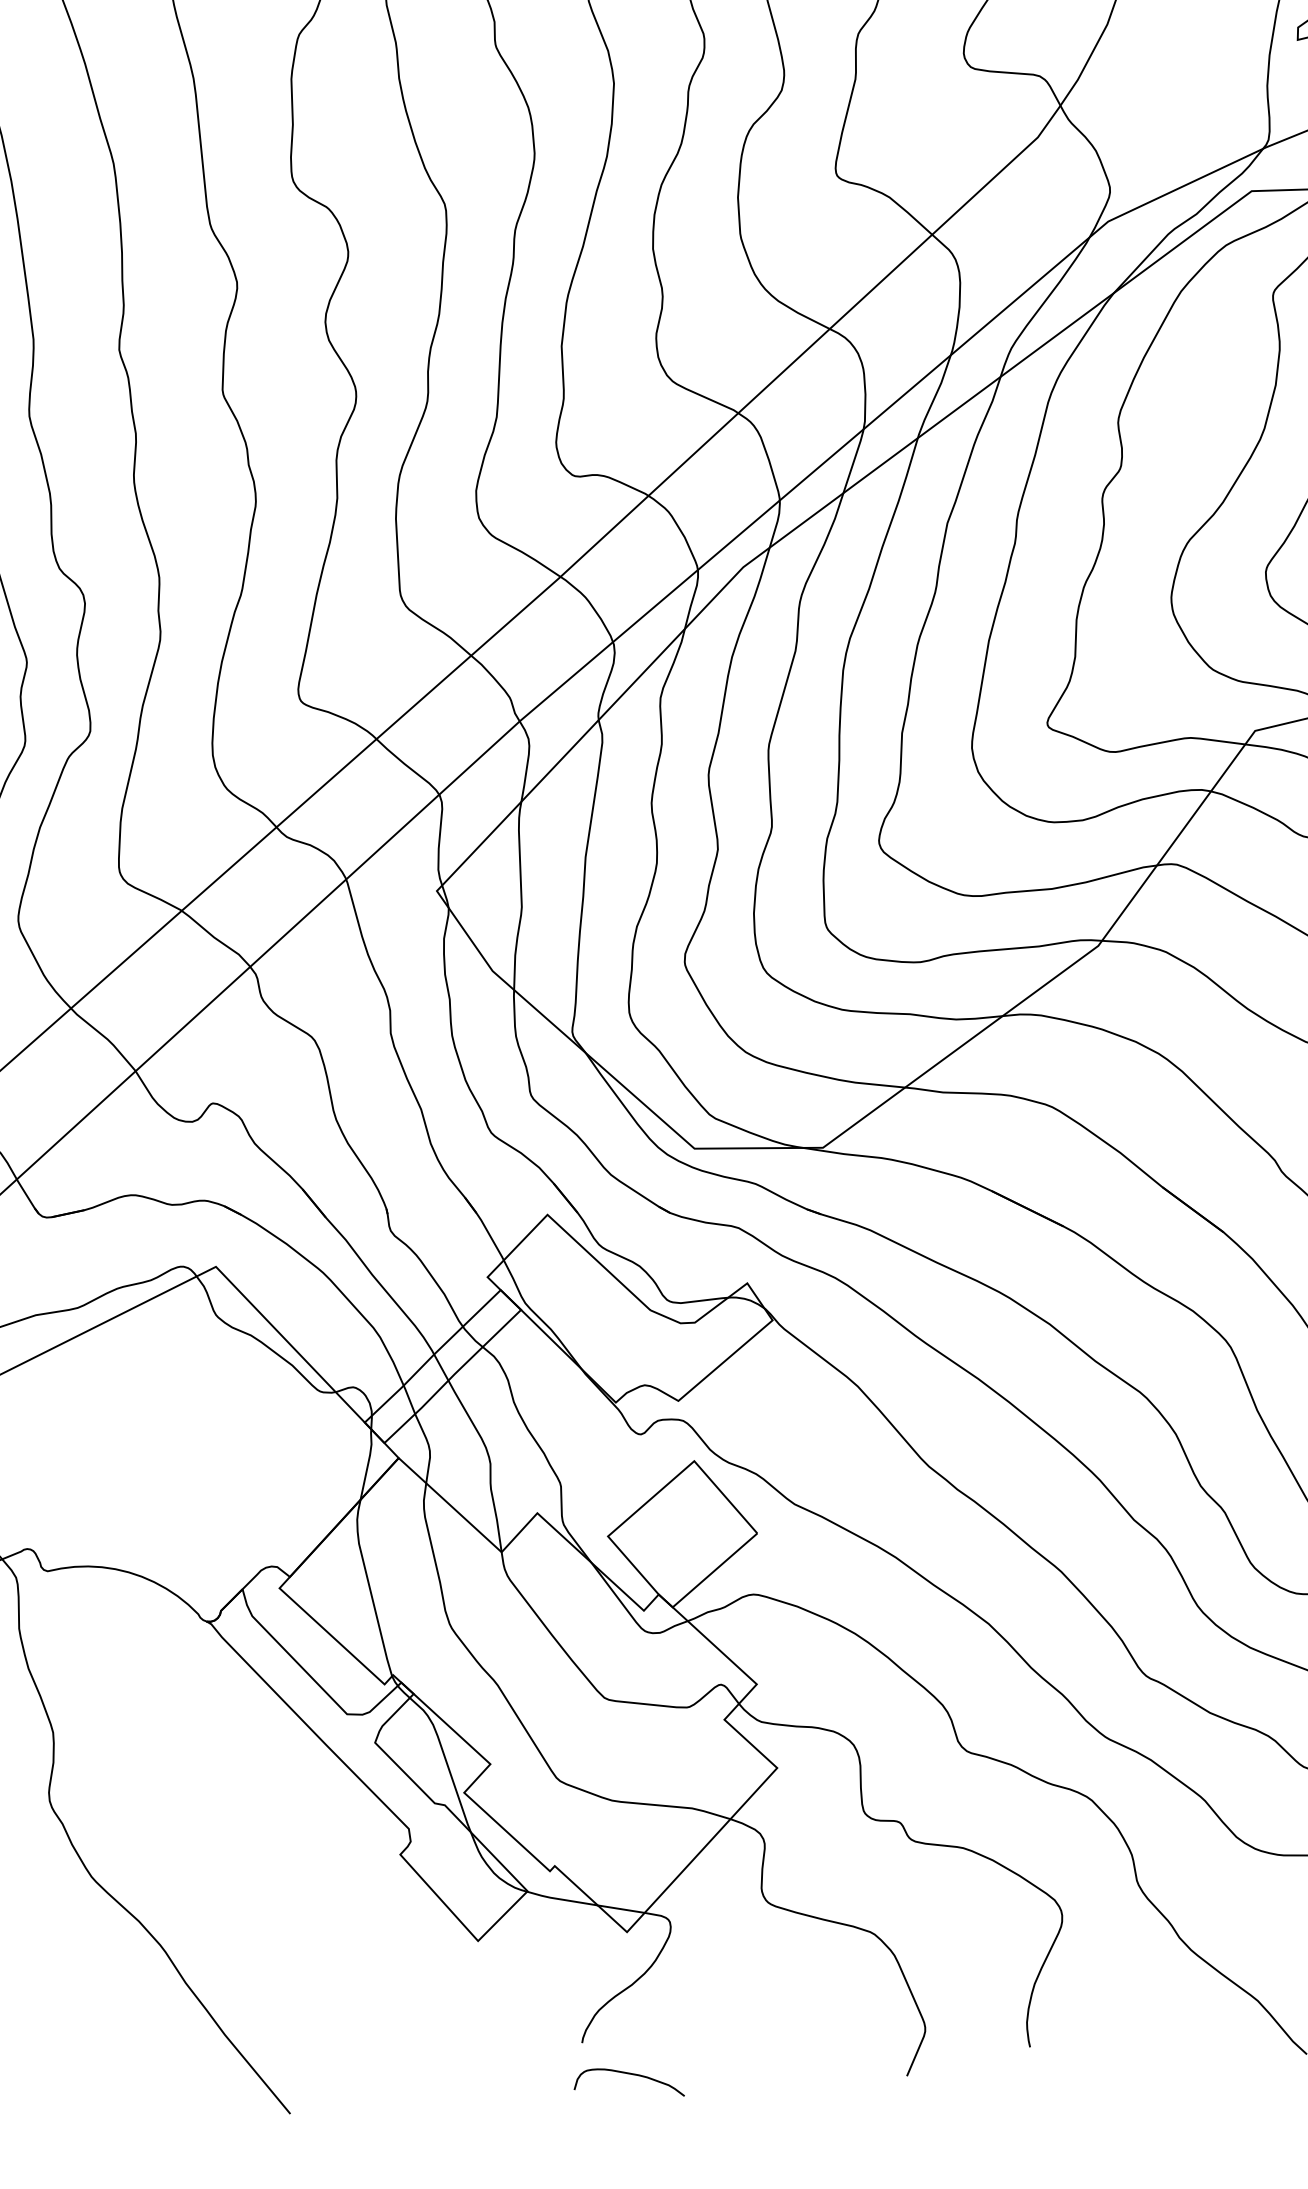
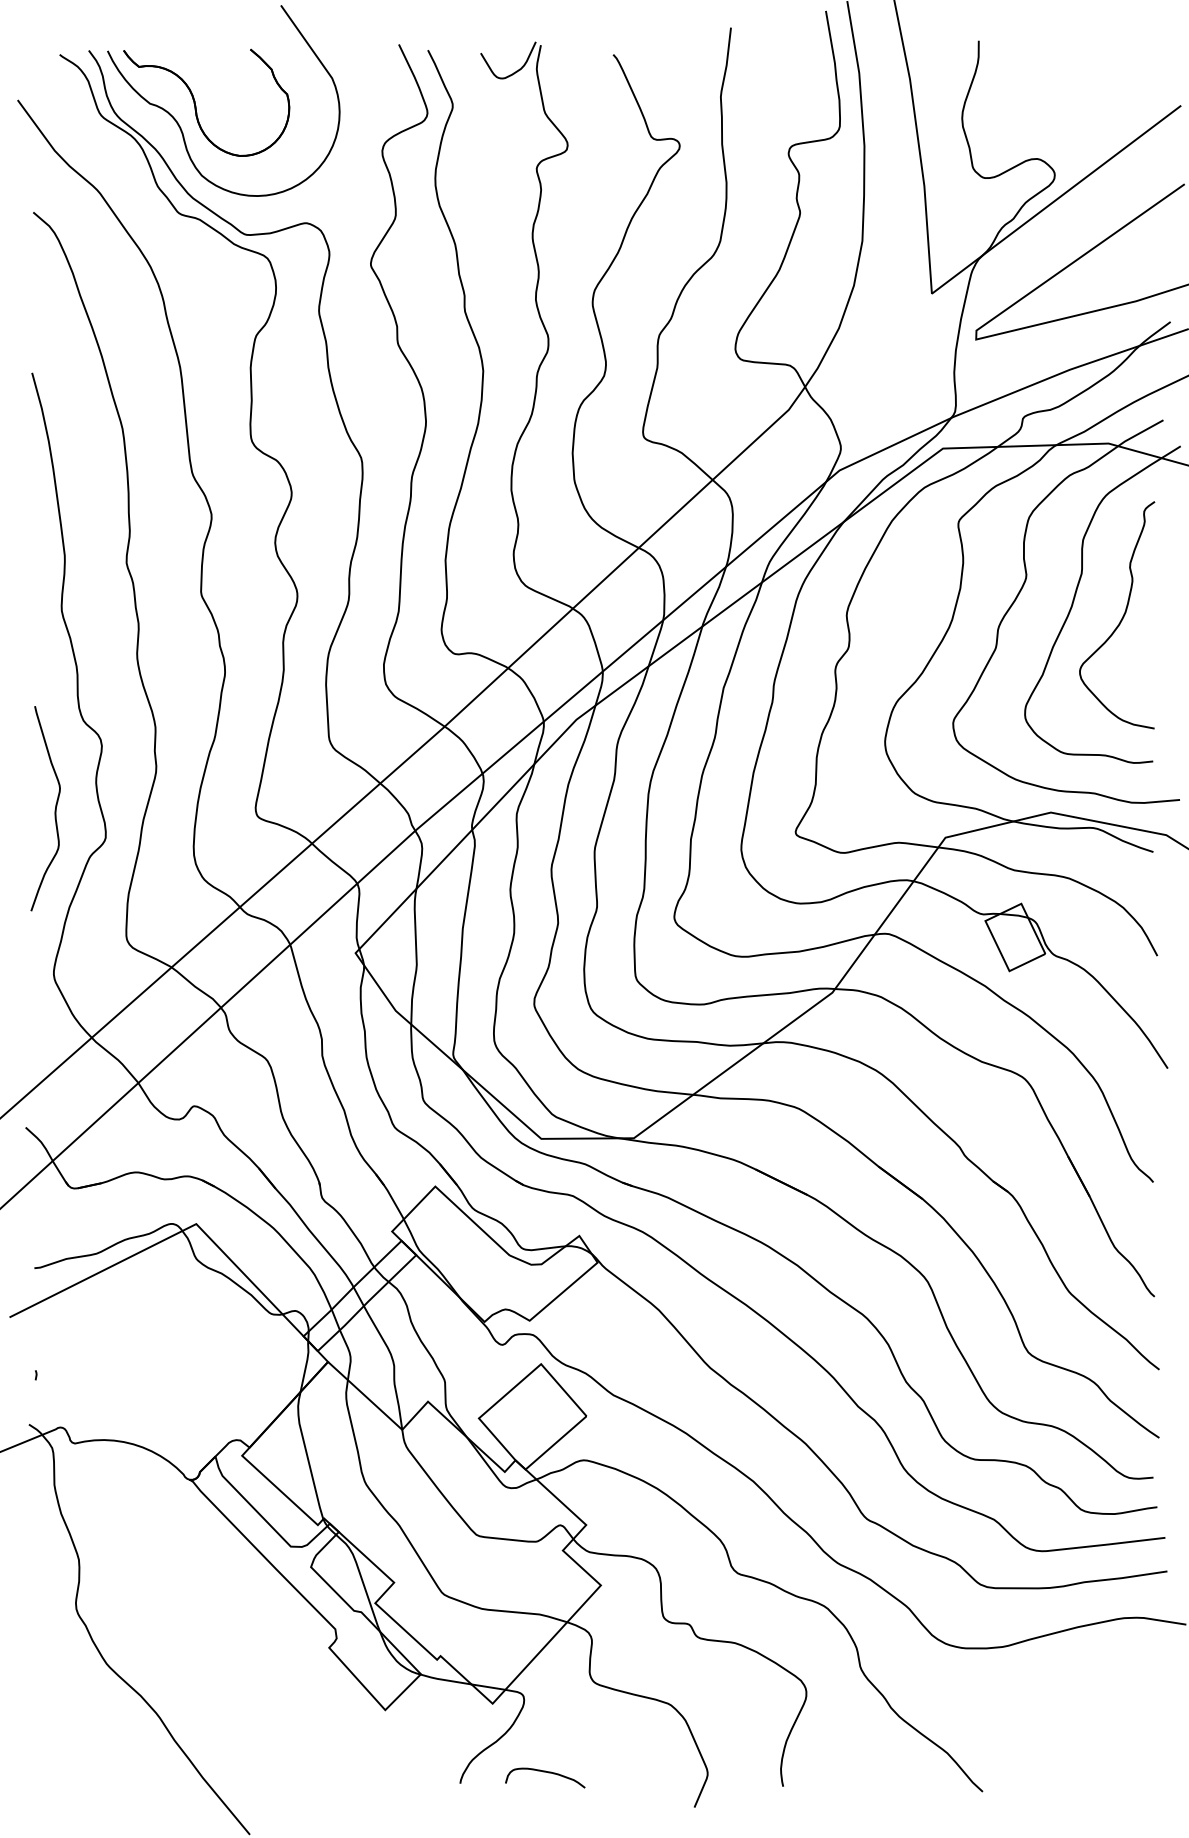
curve: (629, 2074) -> (545, 1772), moved

